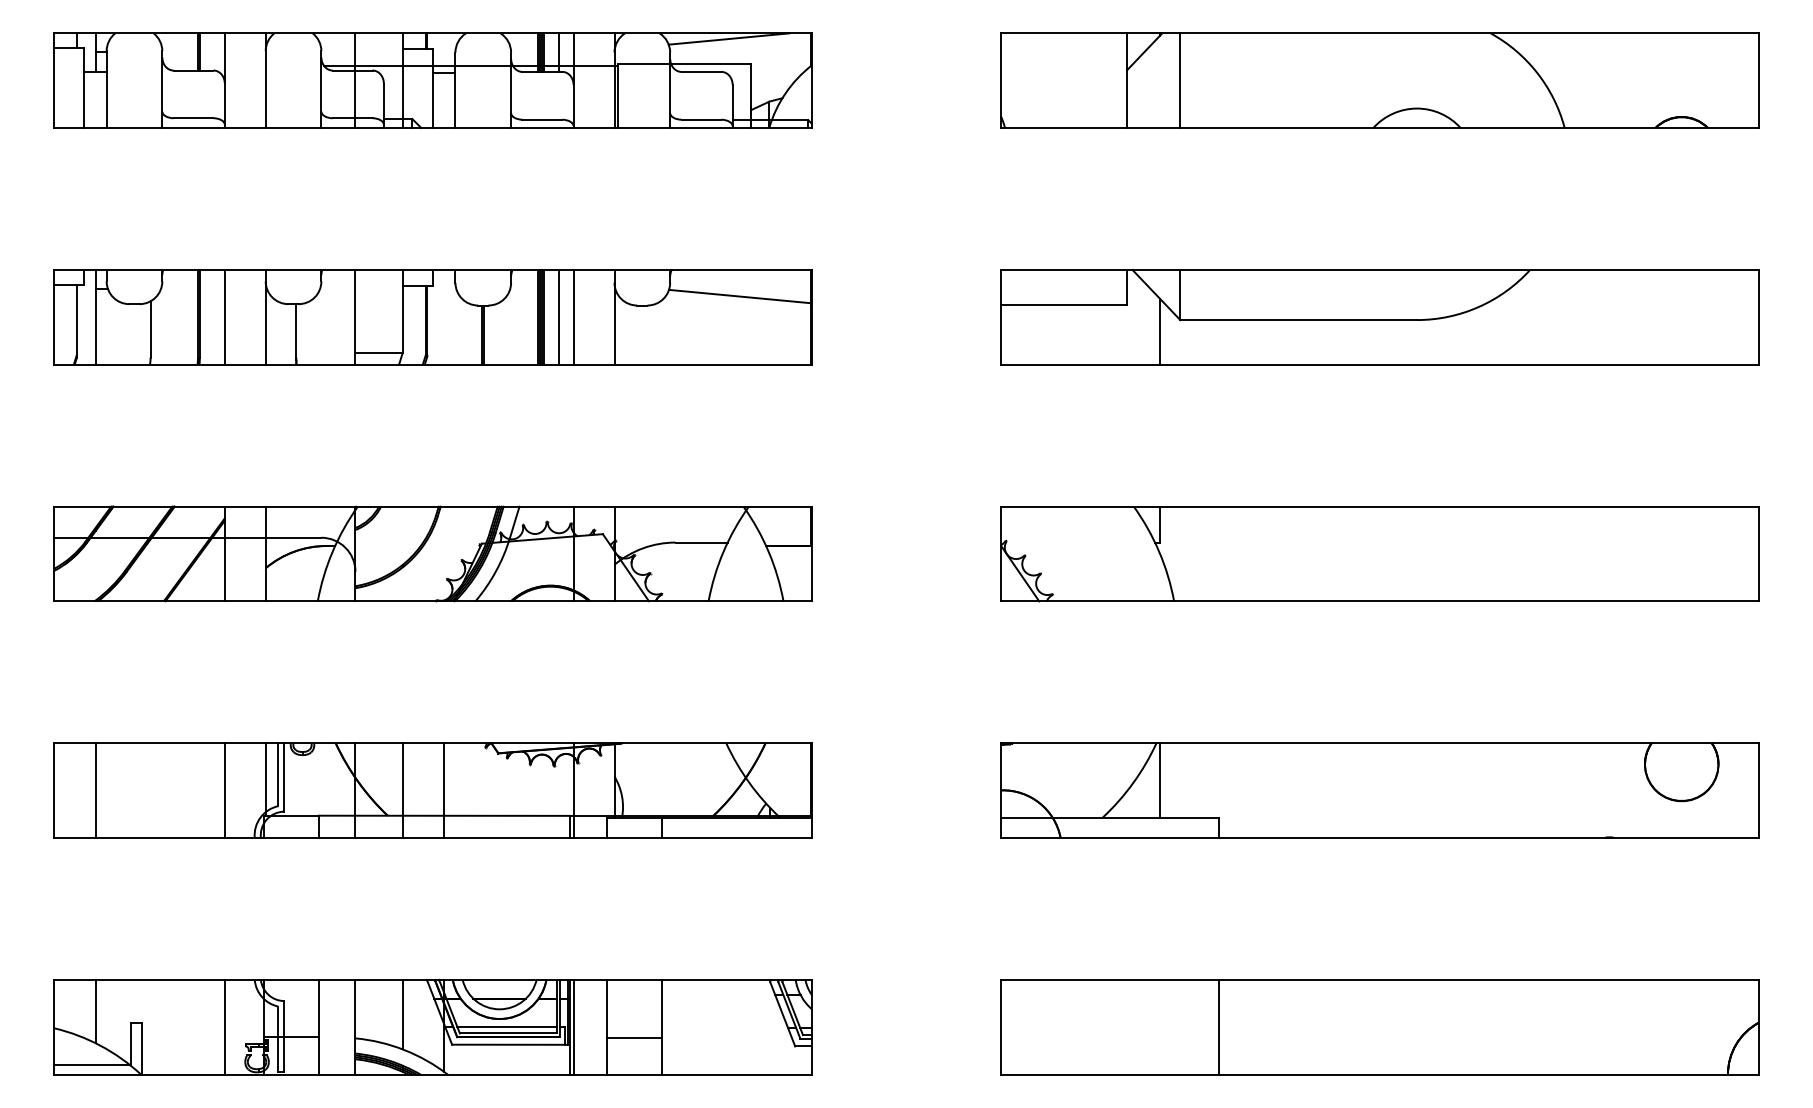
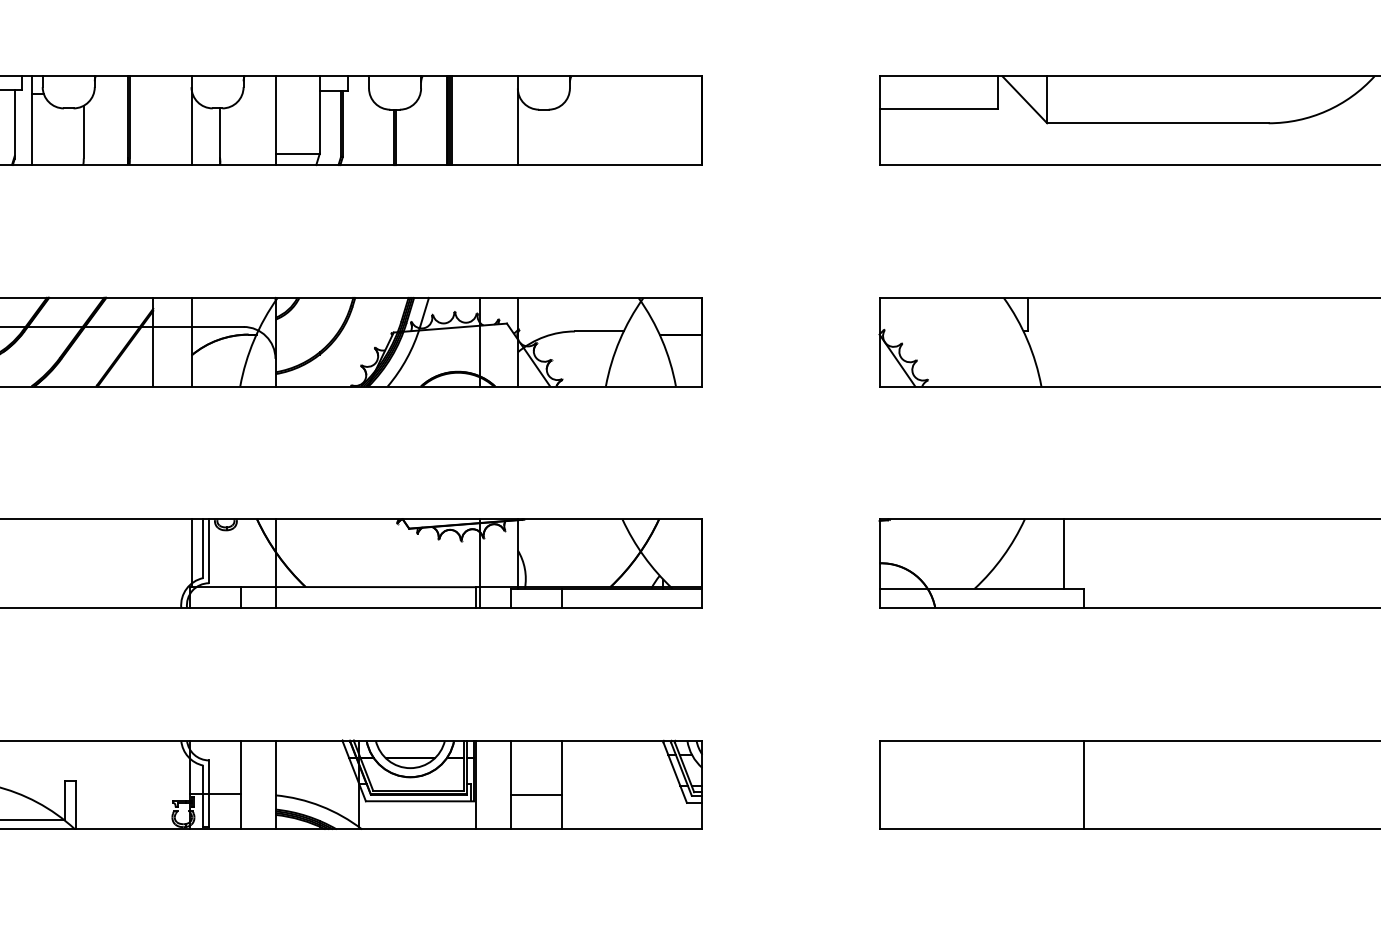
line: (740, 296) -> (635, 101), removed
line: (224, 316) -> (152, 119), removed
line: (559, 317) -> (466, 120), removed
line: (573, 317) -> (479, 120), removed
line: (1160, 331) -> (1028, 133), removed
line: (1160, 780) -> (1064, 554), moved
line: (95, 790) -> (32, 563), removed
line: (224, 790) -> (152, 563), removed
line: (402, 790) -> (319, 563), removed
line: (444, 790) -> (358, 563), removed
line: (95, 1011) -> (32, 770), removed
line: (402, 1014) -> (319, 773), removed
line: (224, 1026) -> (152, 784), removed
line: (506, 1026) -> (416, 784), removed
line: (573, 1027) -> (479, 785), removed

